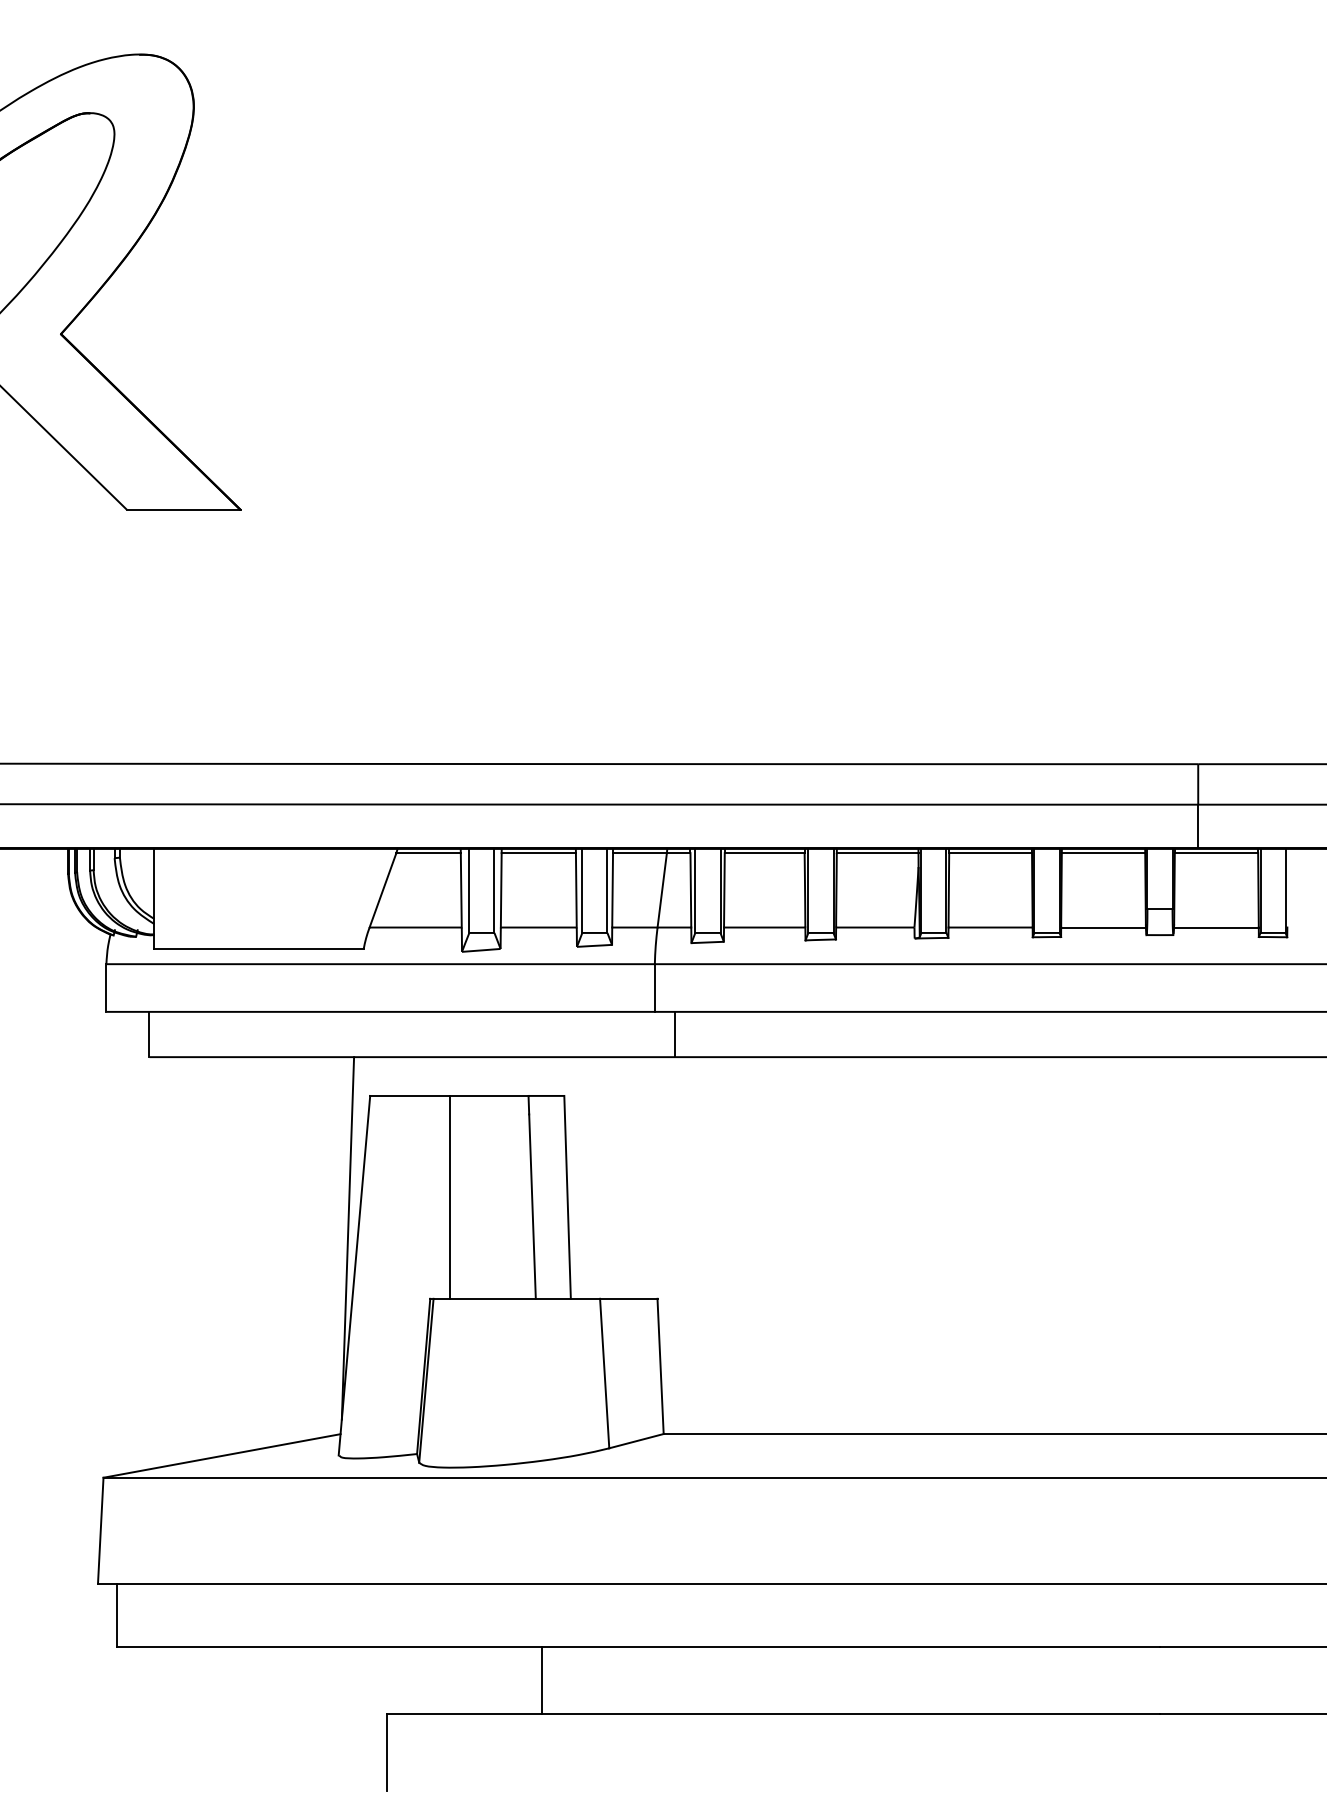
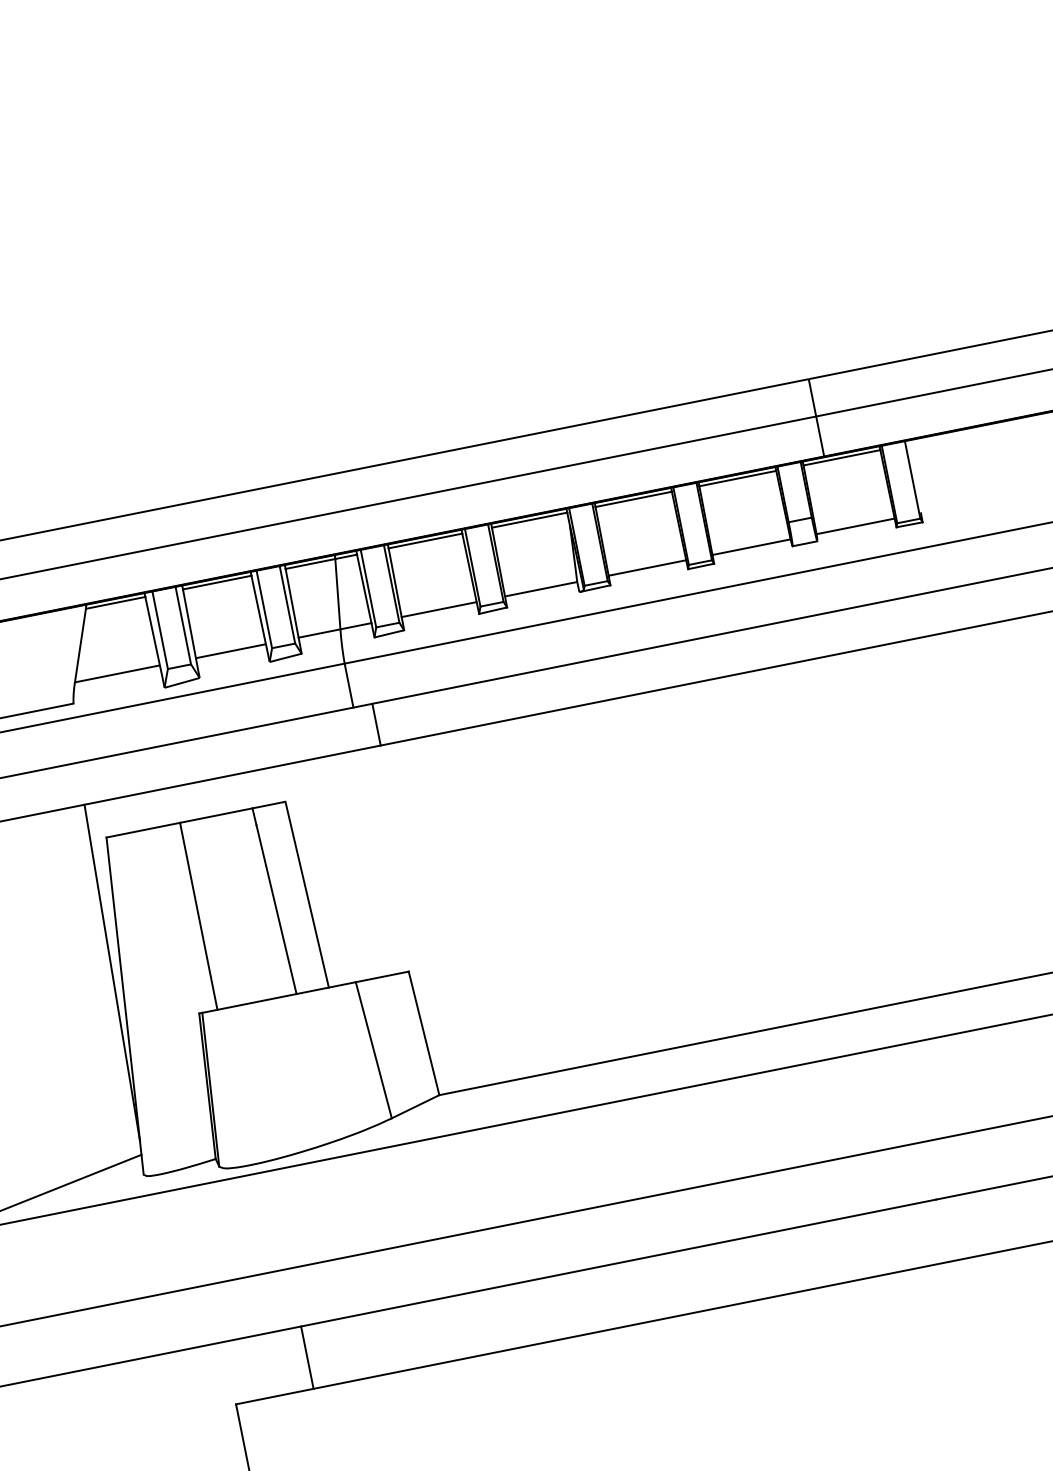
line: (542, 1680) -> (307, 1357), moved

